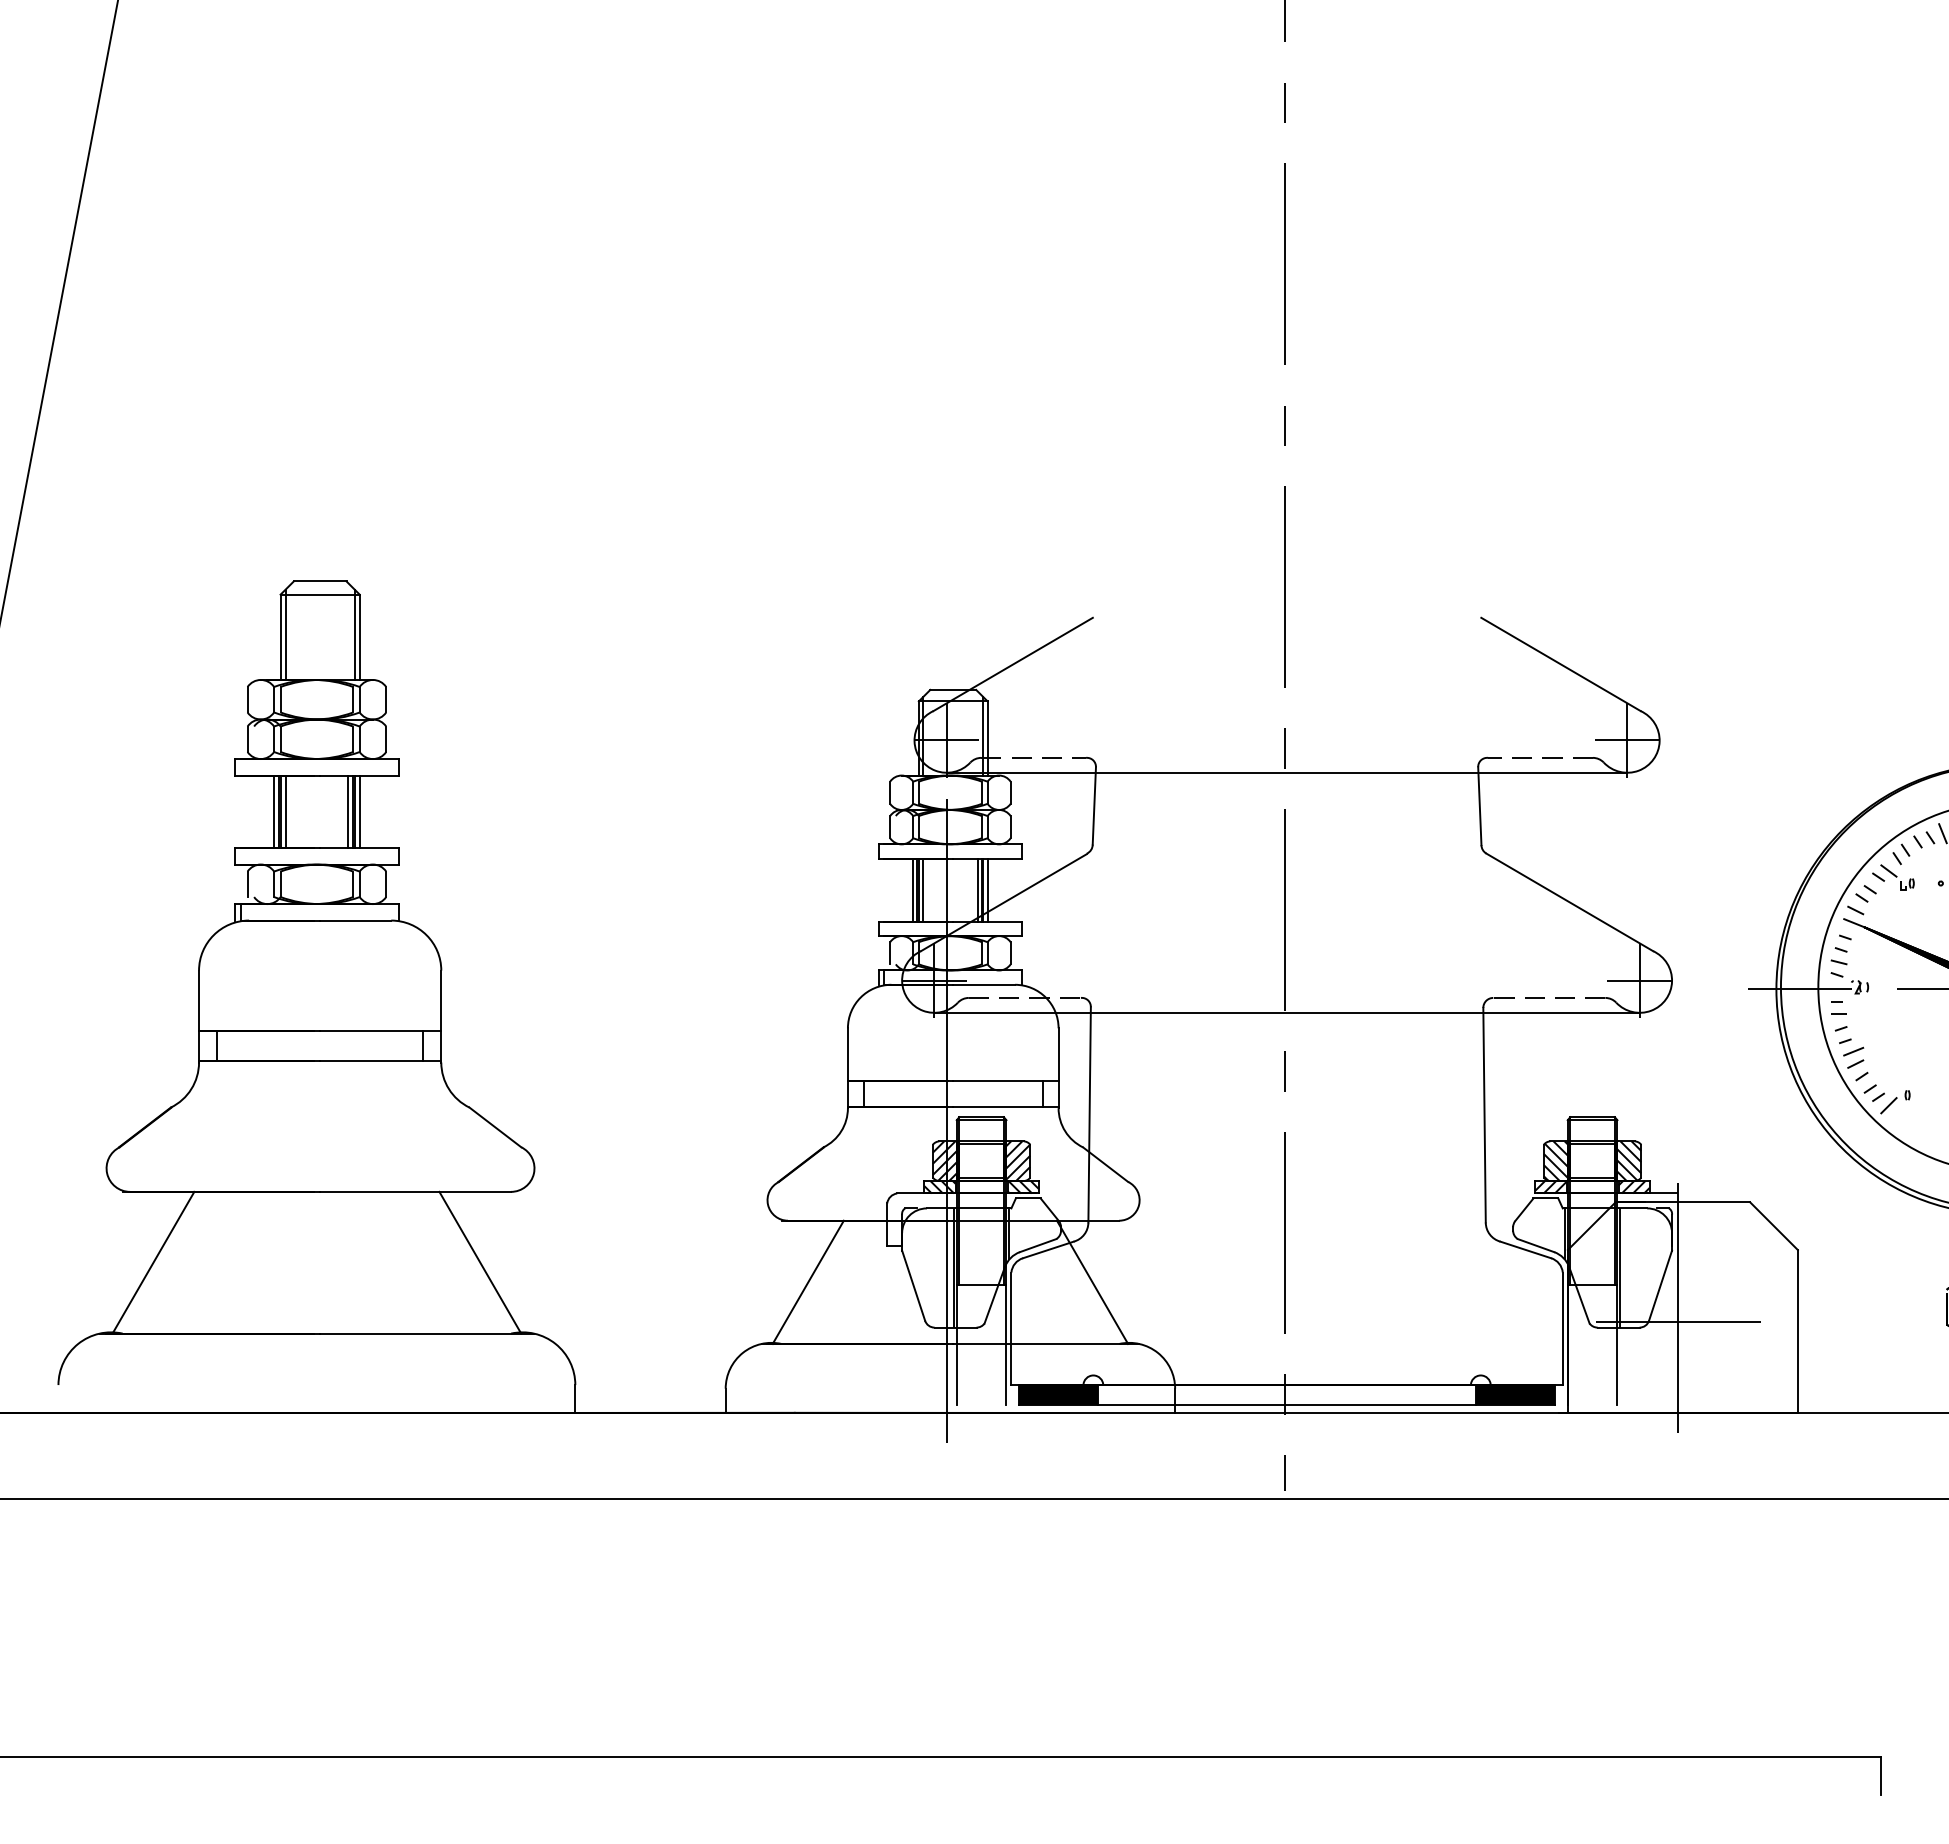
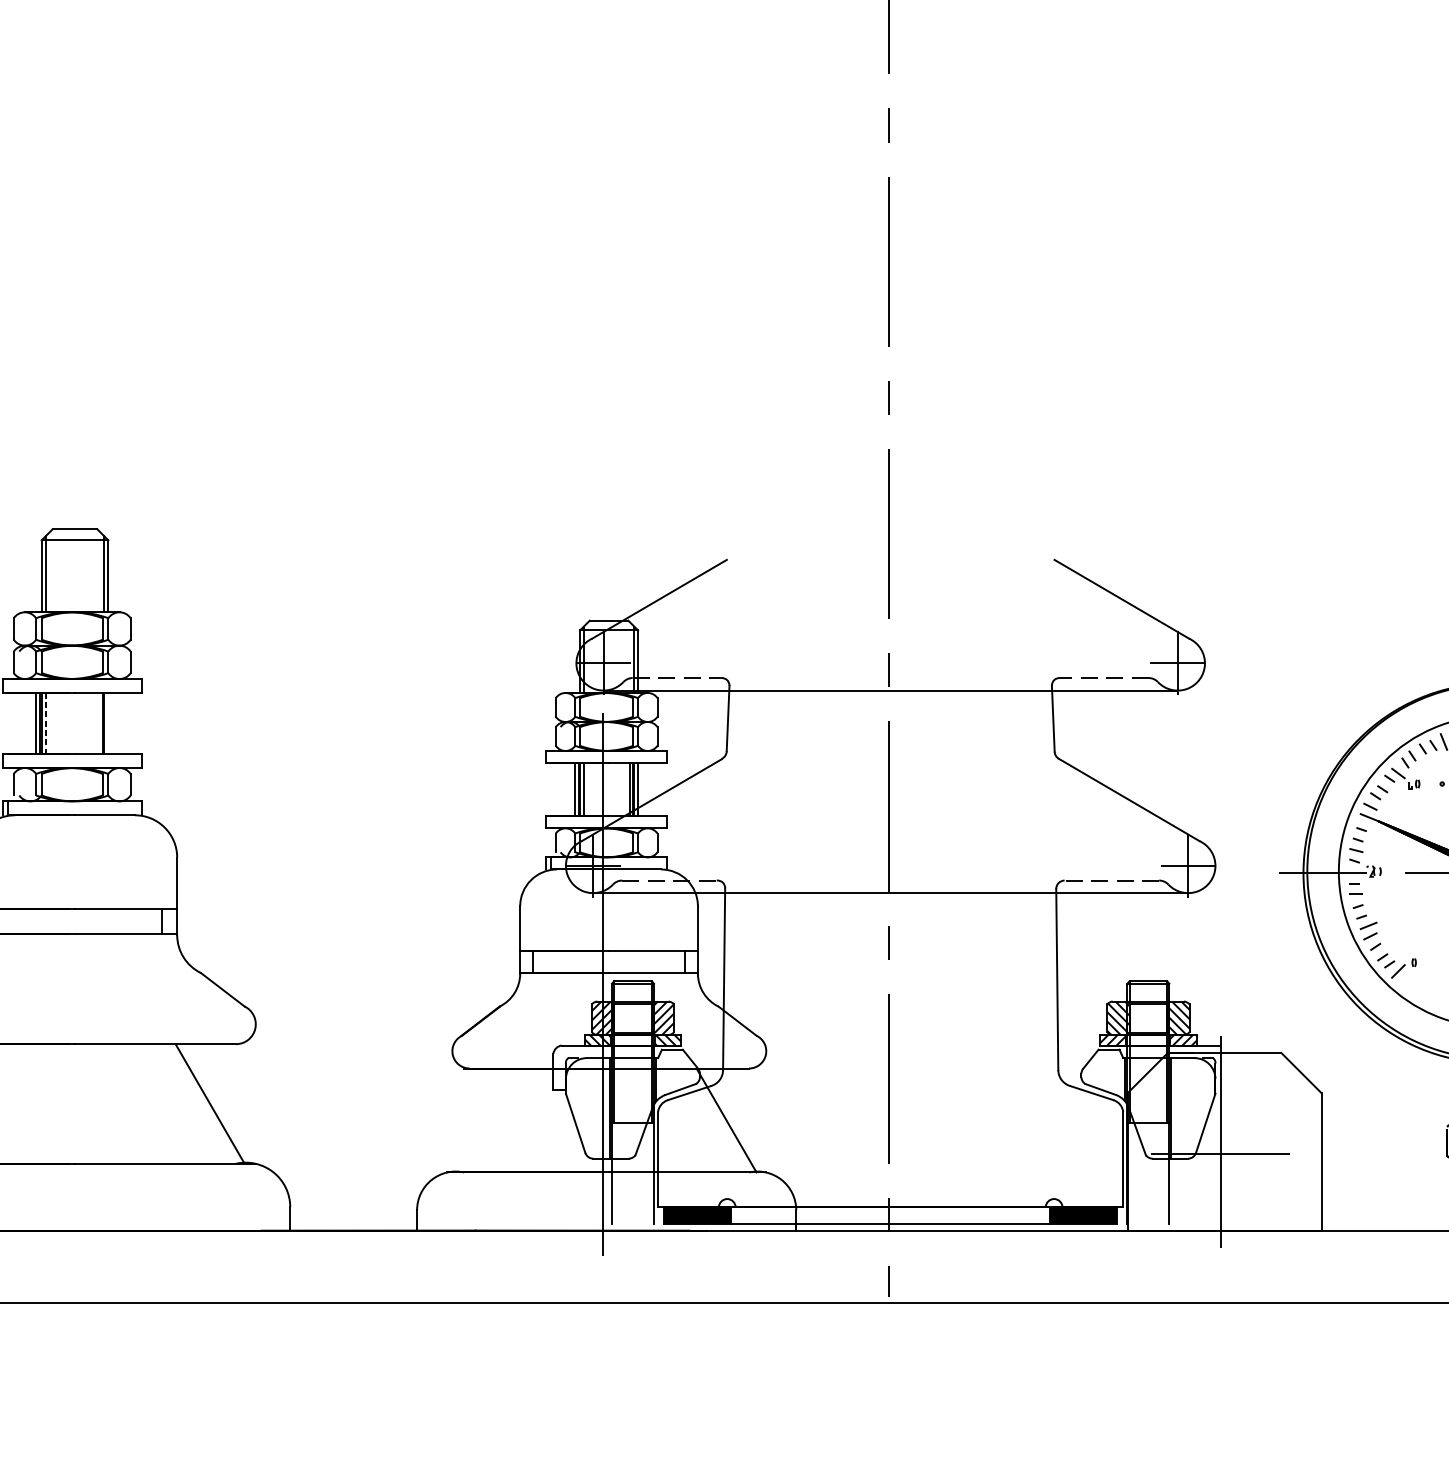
line: (348, 811) -> (98, 723), removed
line: (359, 811) -> (108, 723), removed
line: (285, 812) -> (45, 724), solid -> dashed
line: (807, 1281) -> (486, 1119), removed

